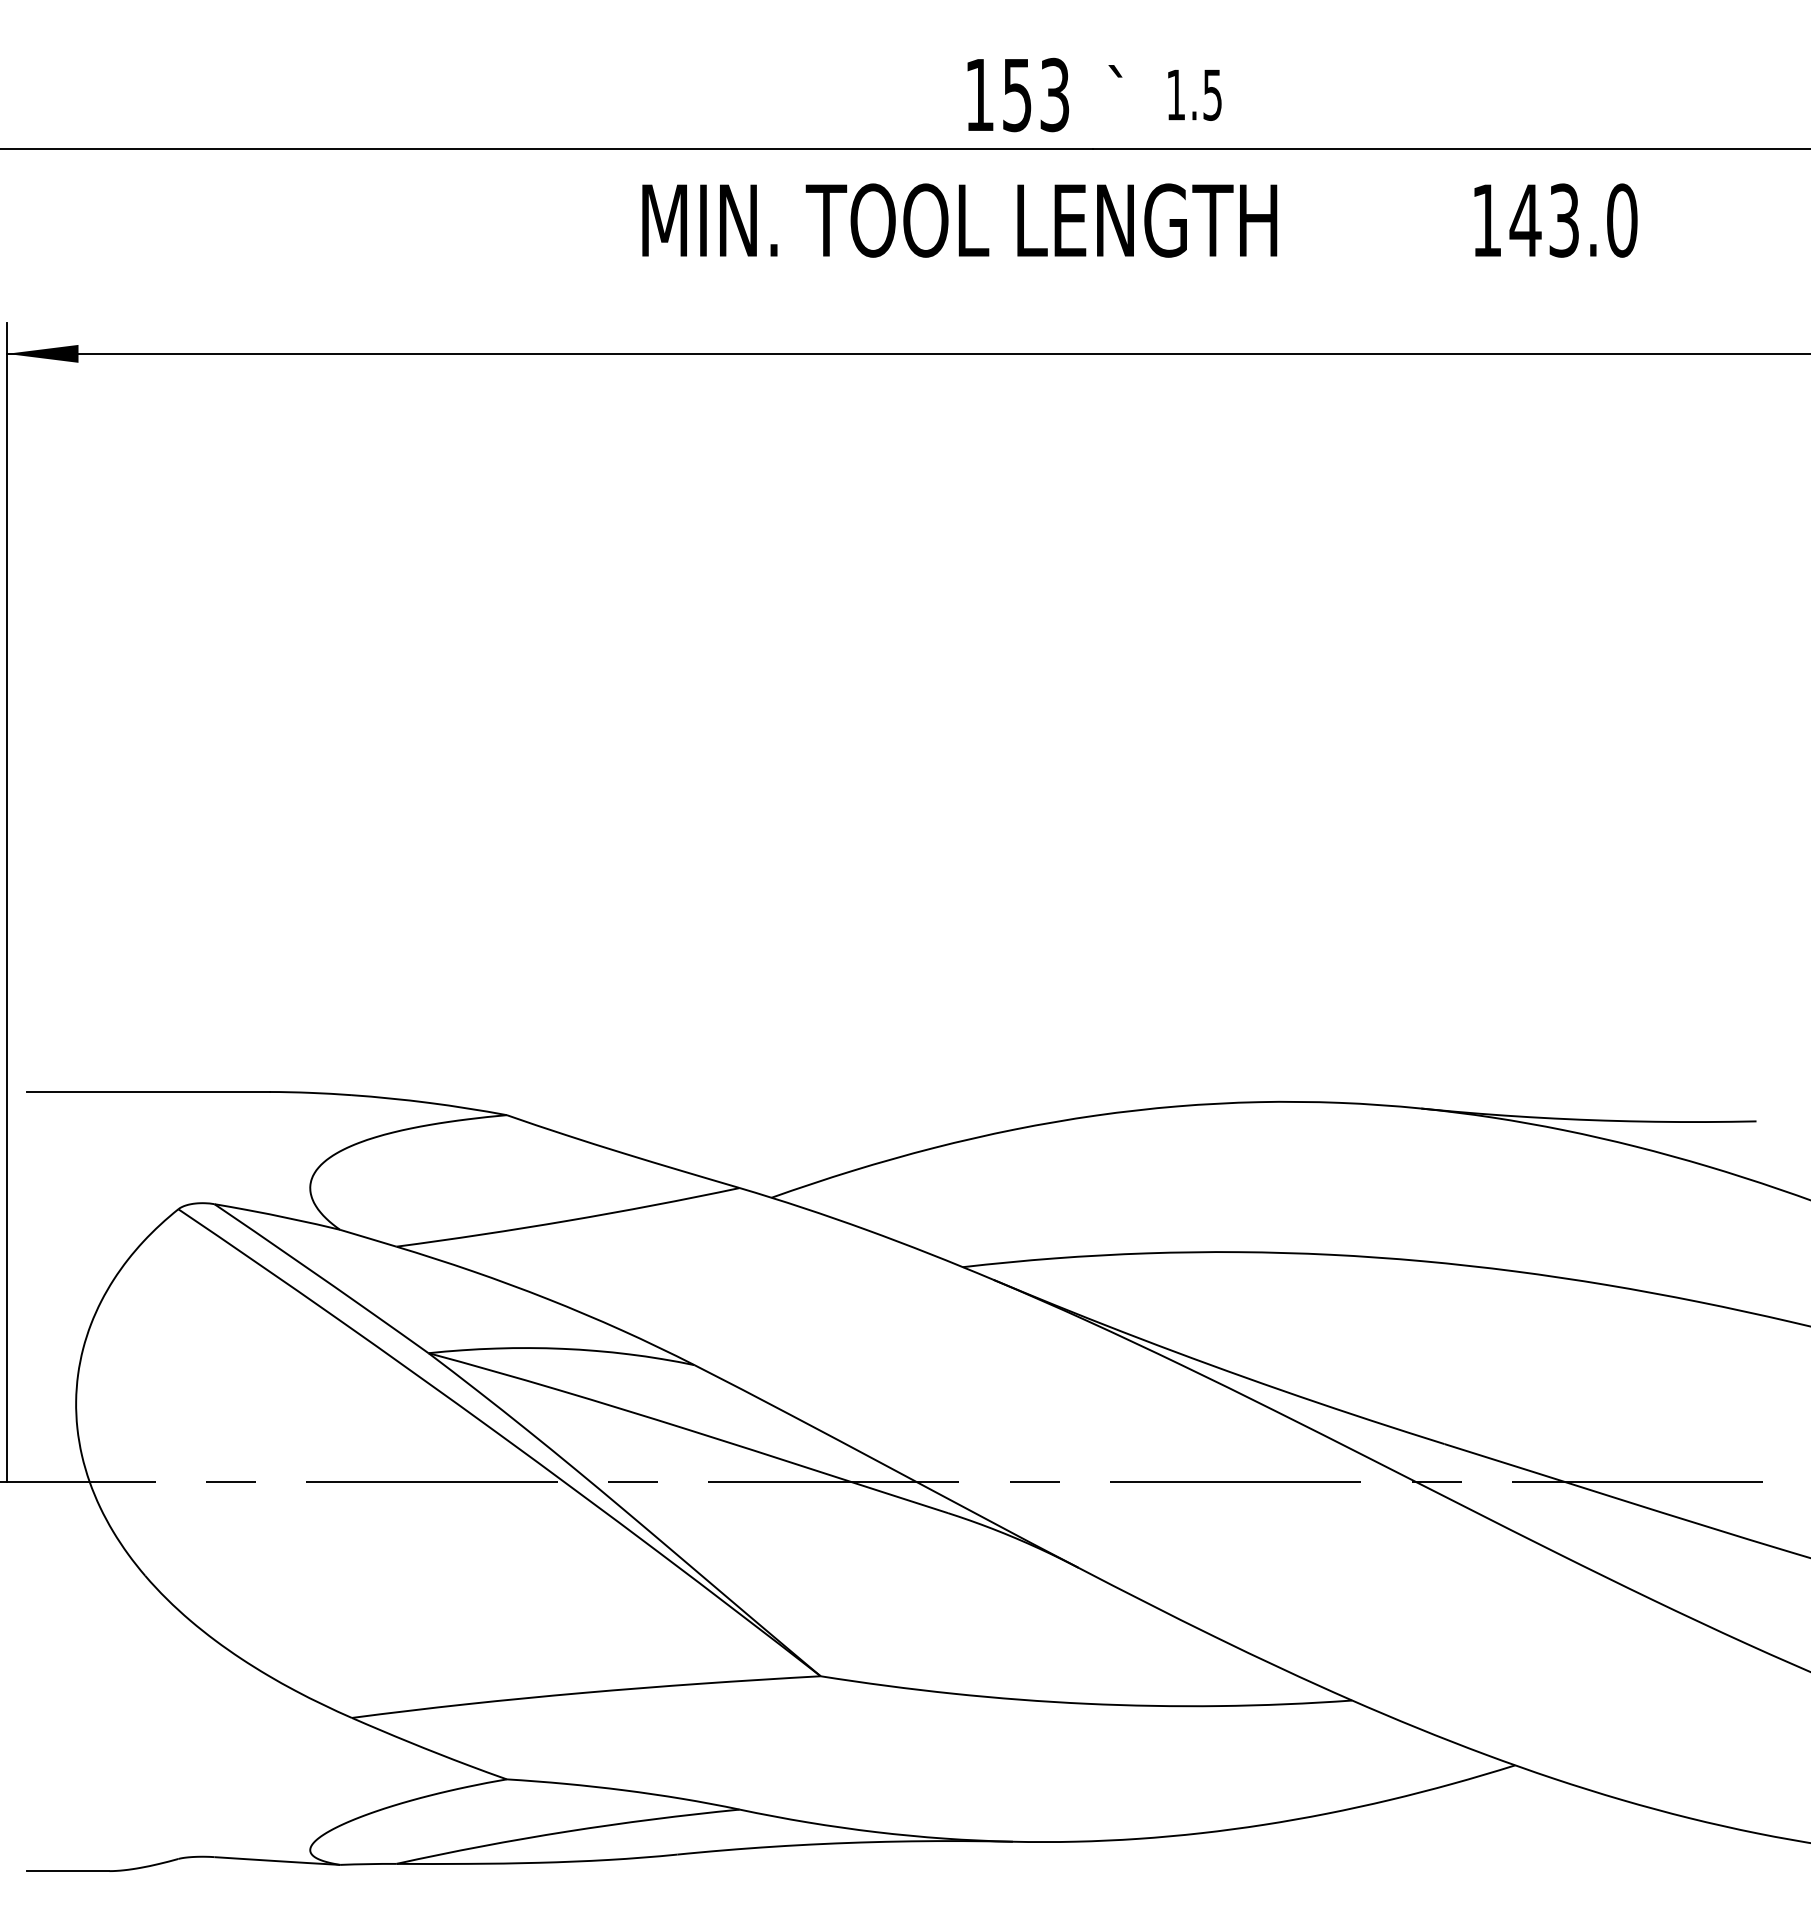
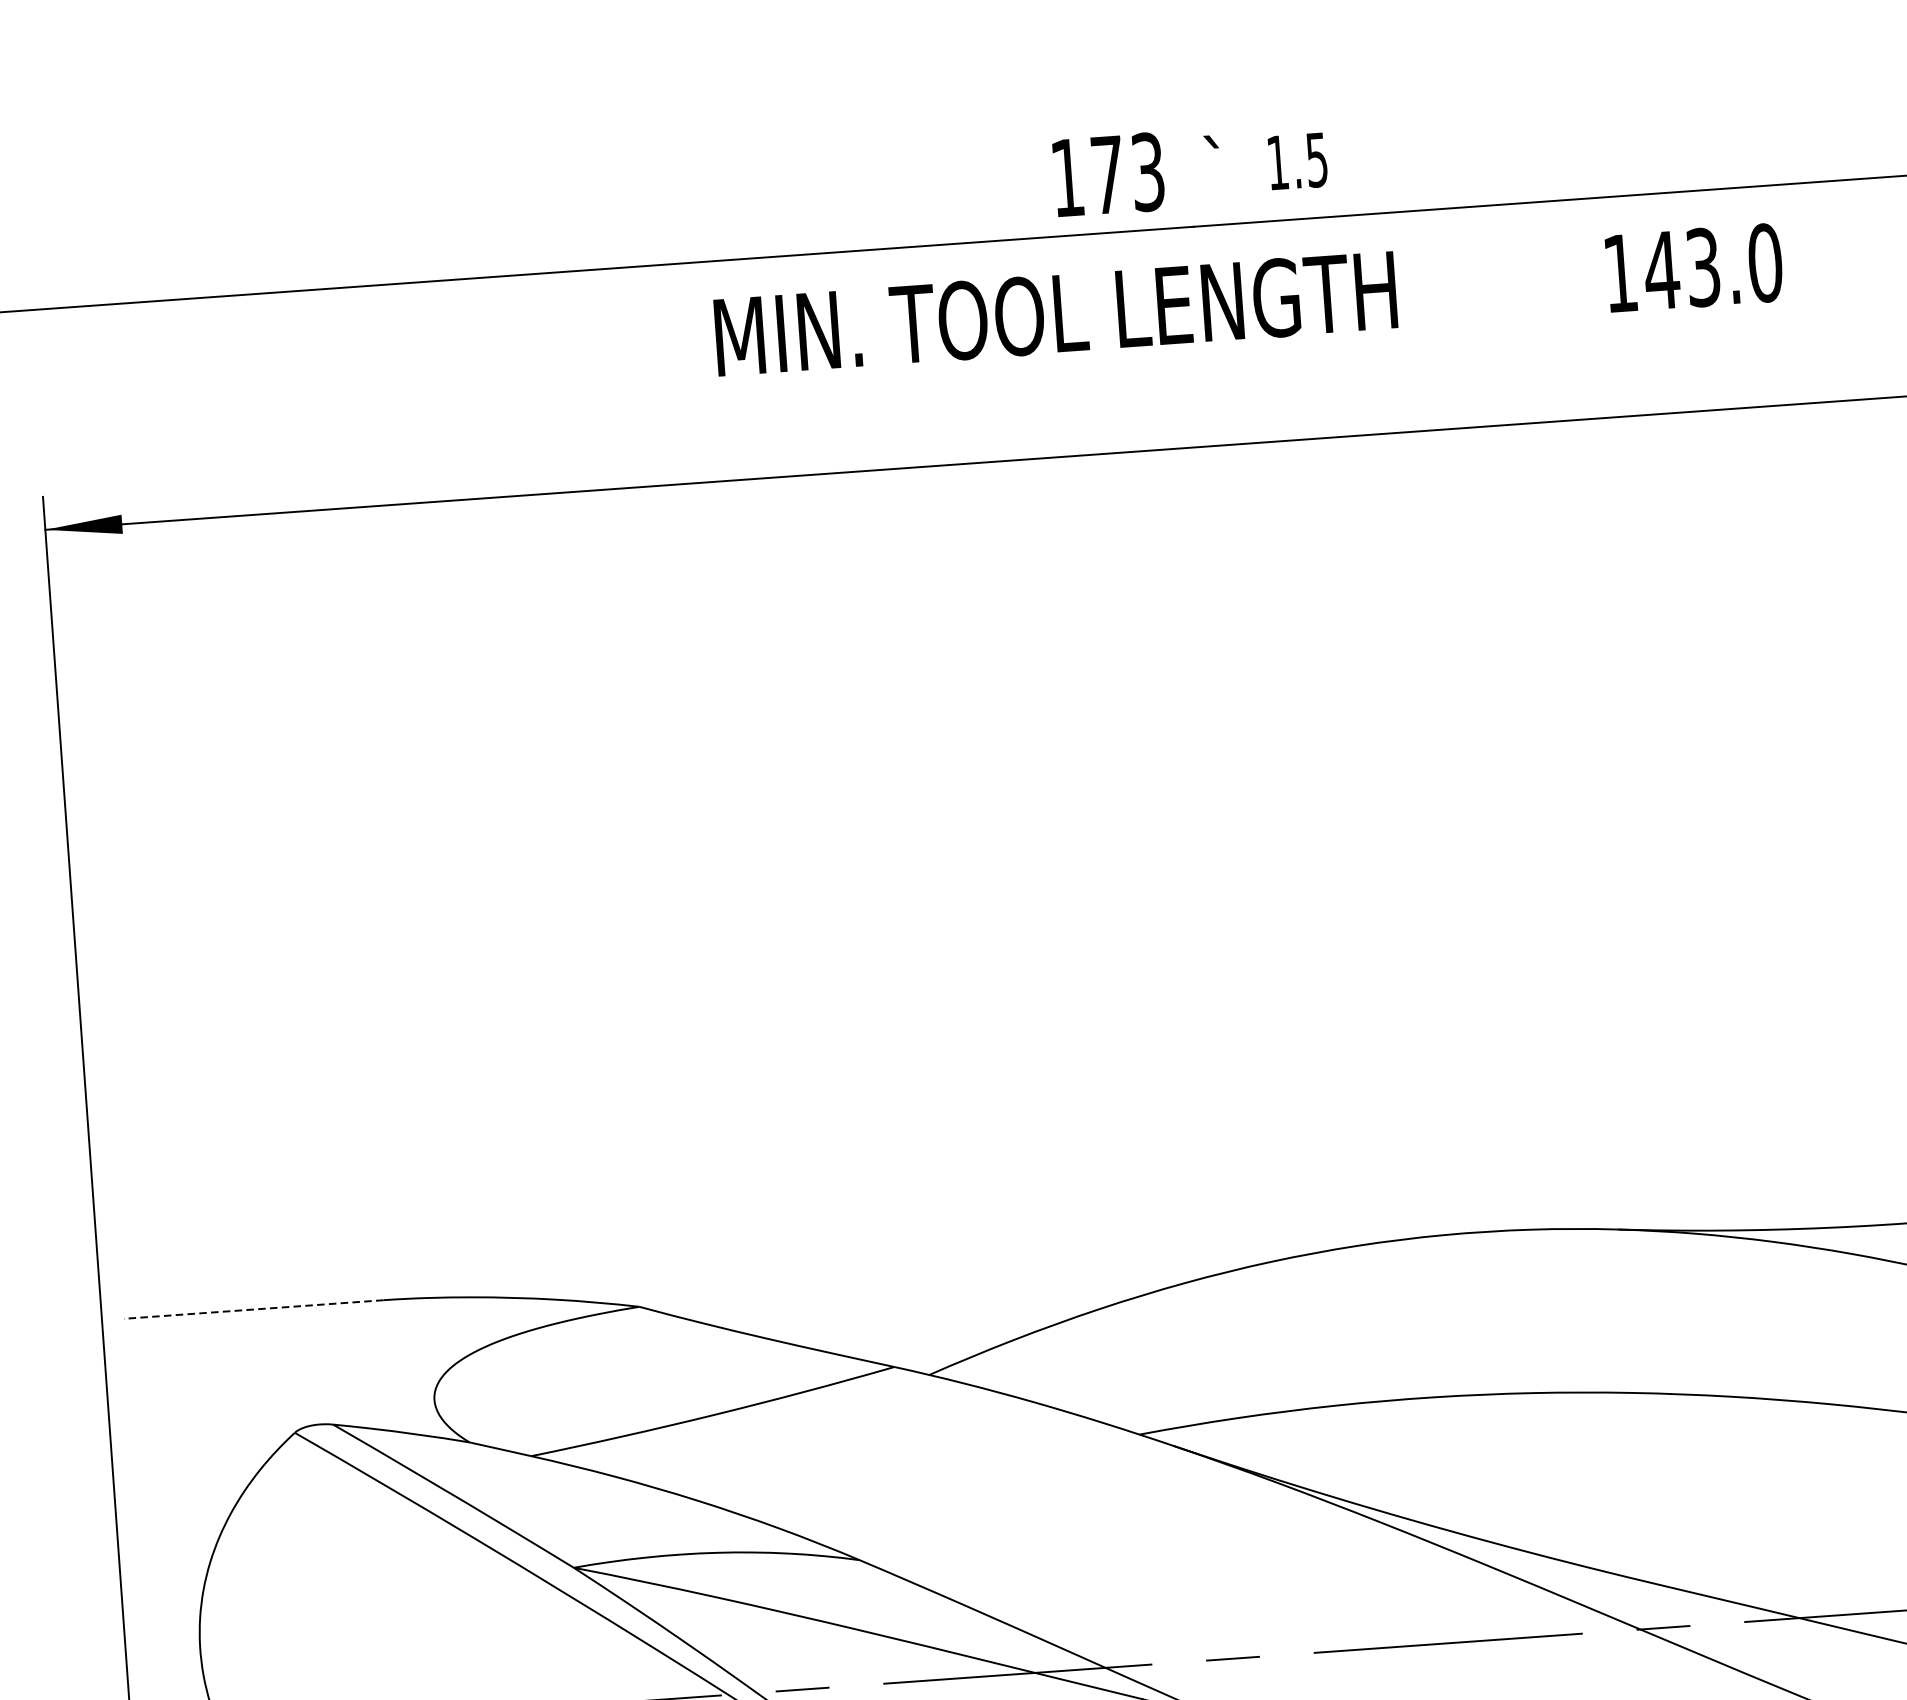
text: (1017, 95) -> (1108, 175), 153 -> 173
line: (147, 1092) -> (252, 1310), solid -> dashed

